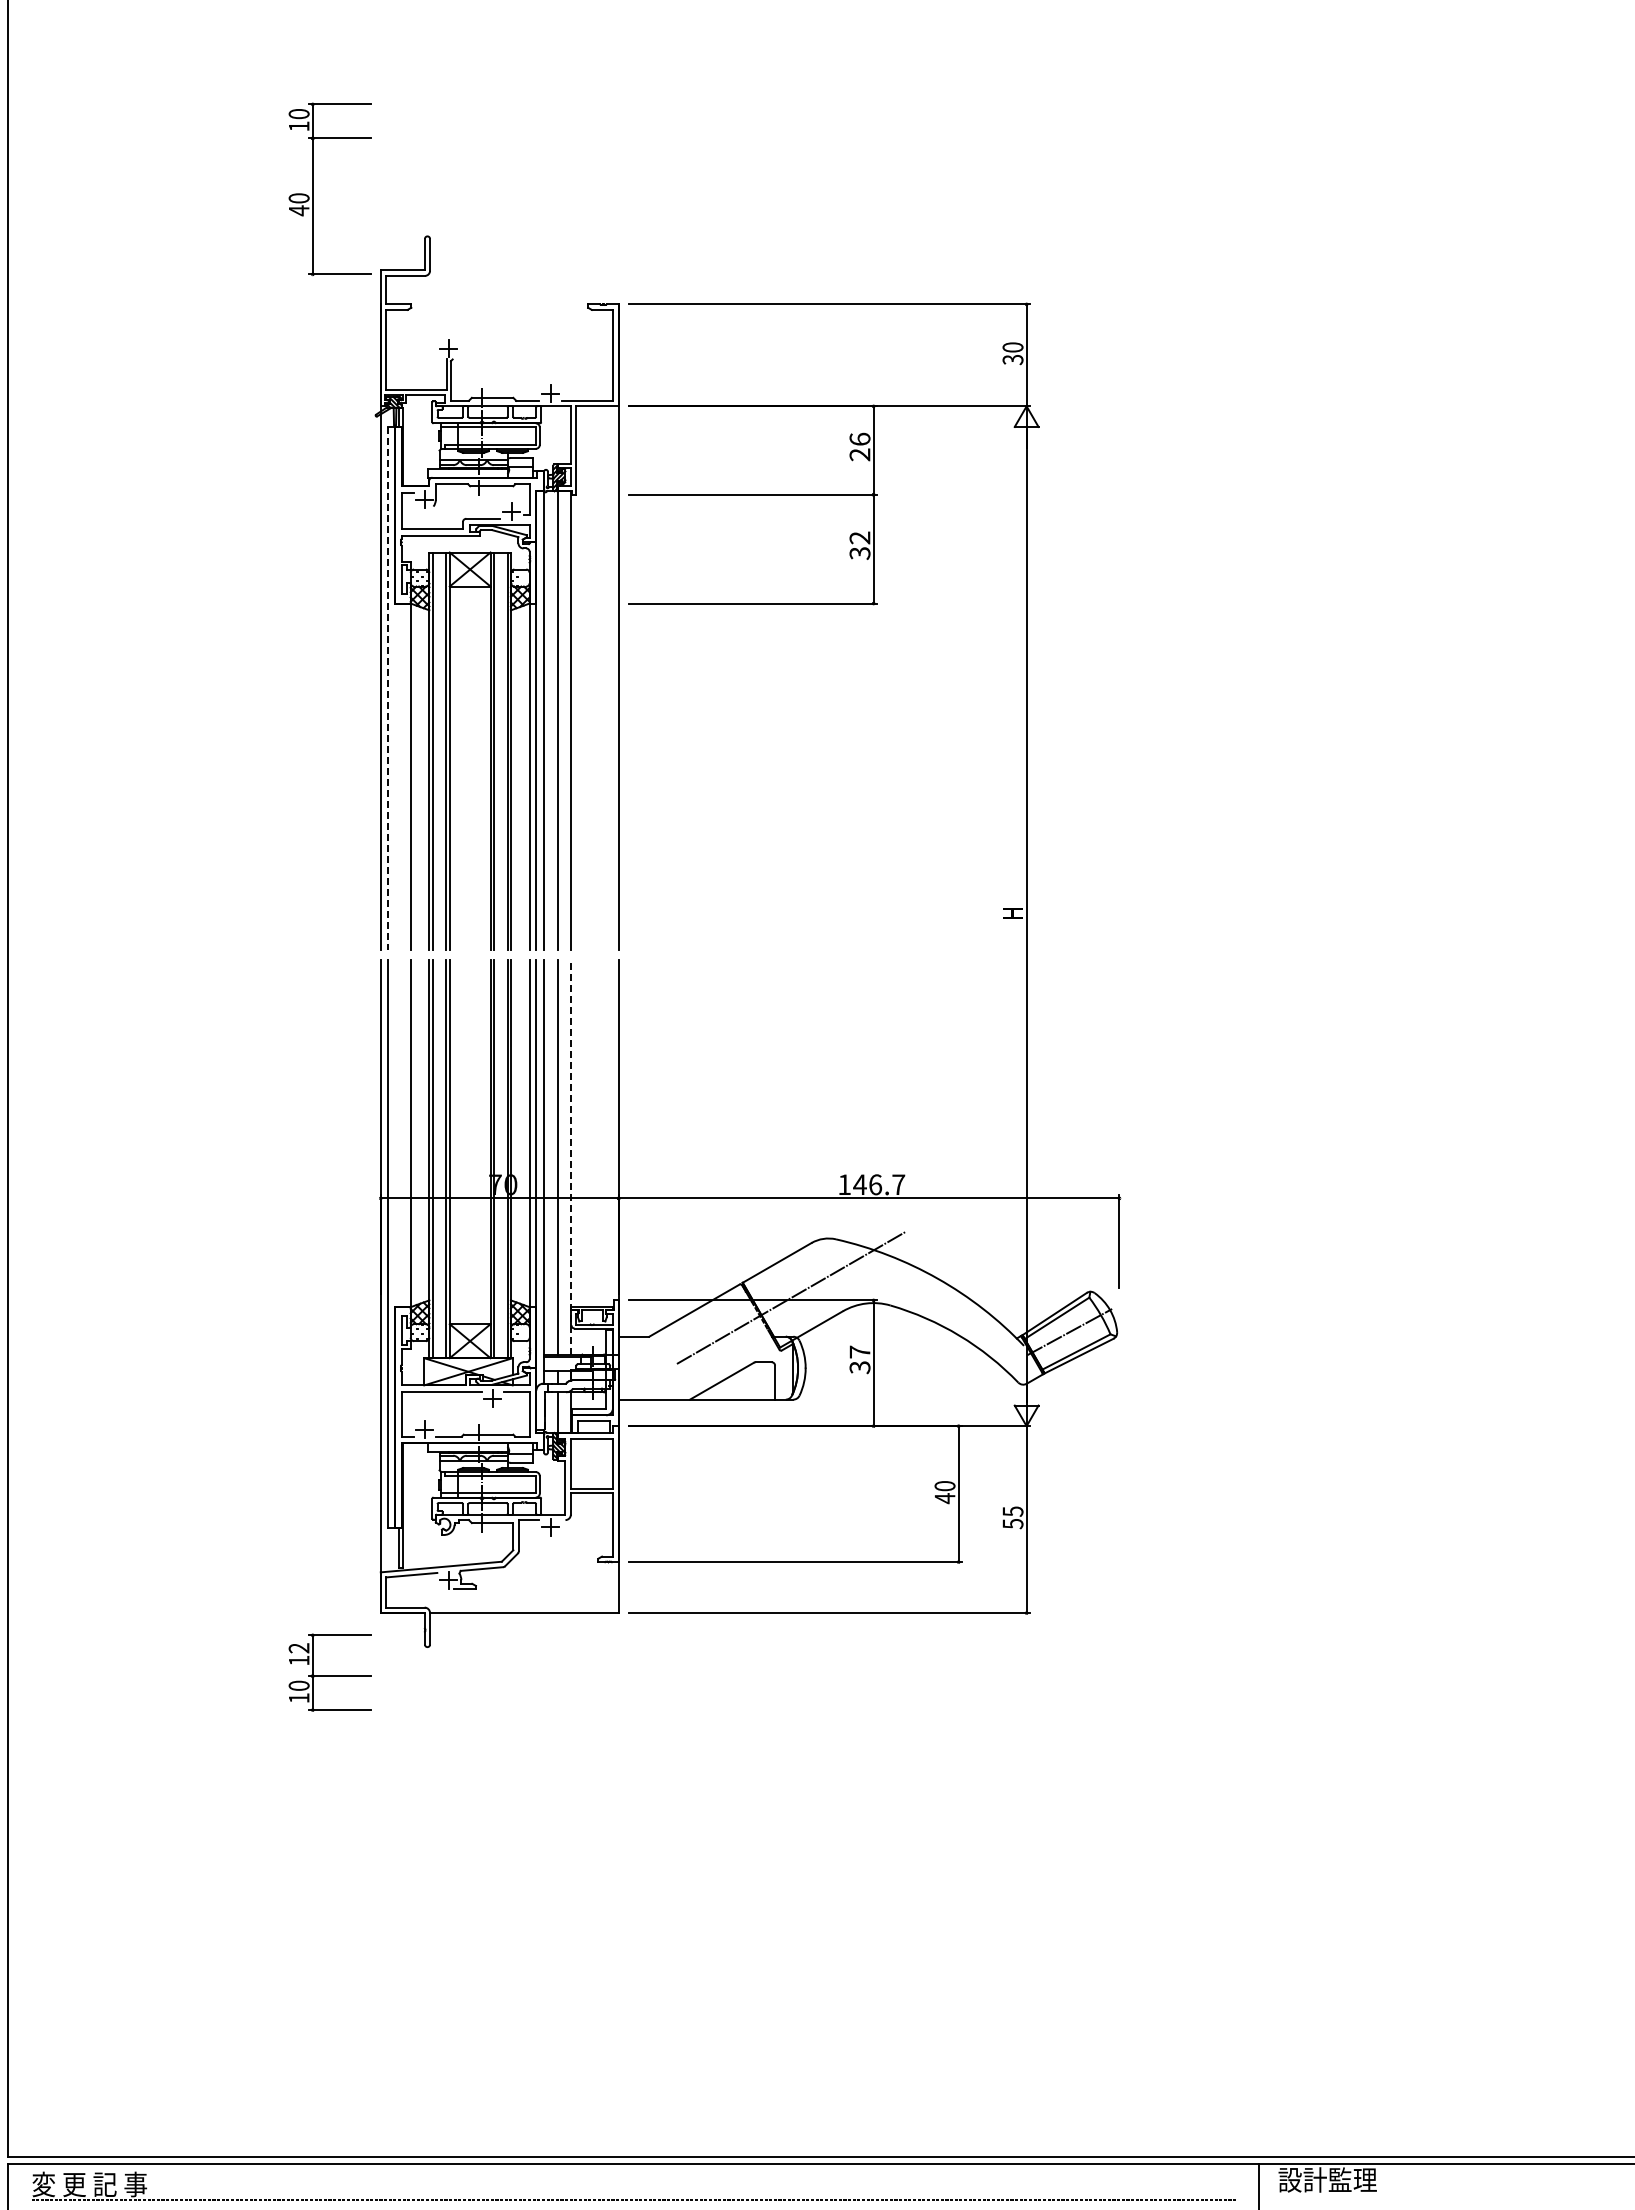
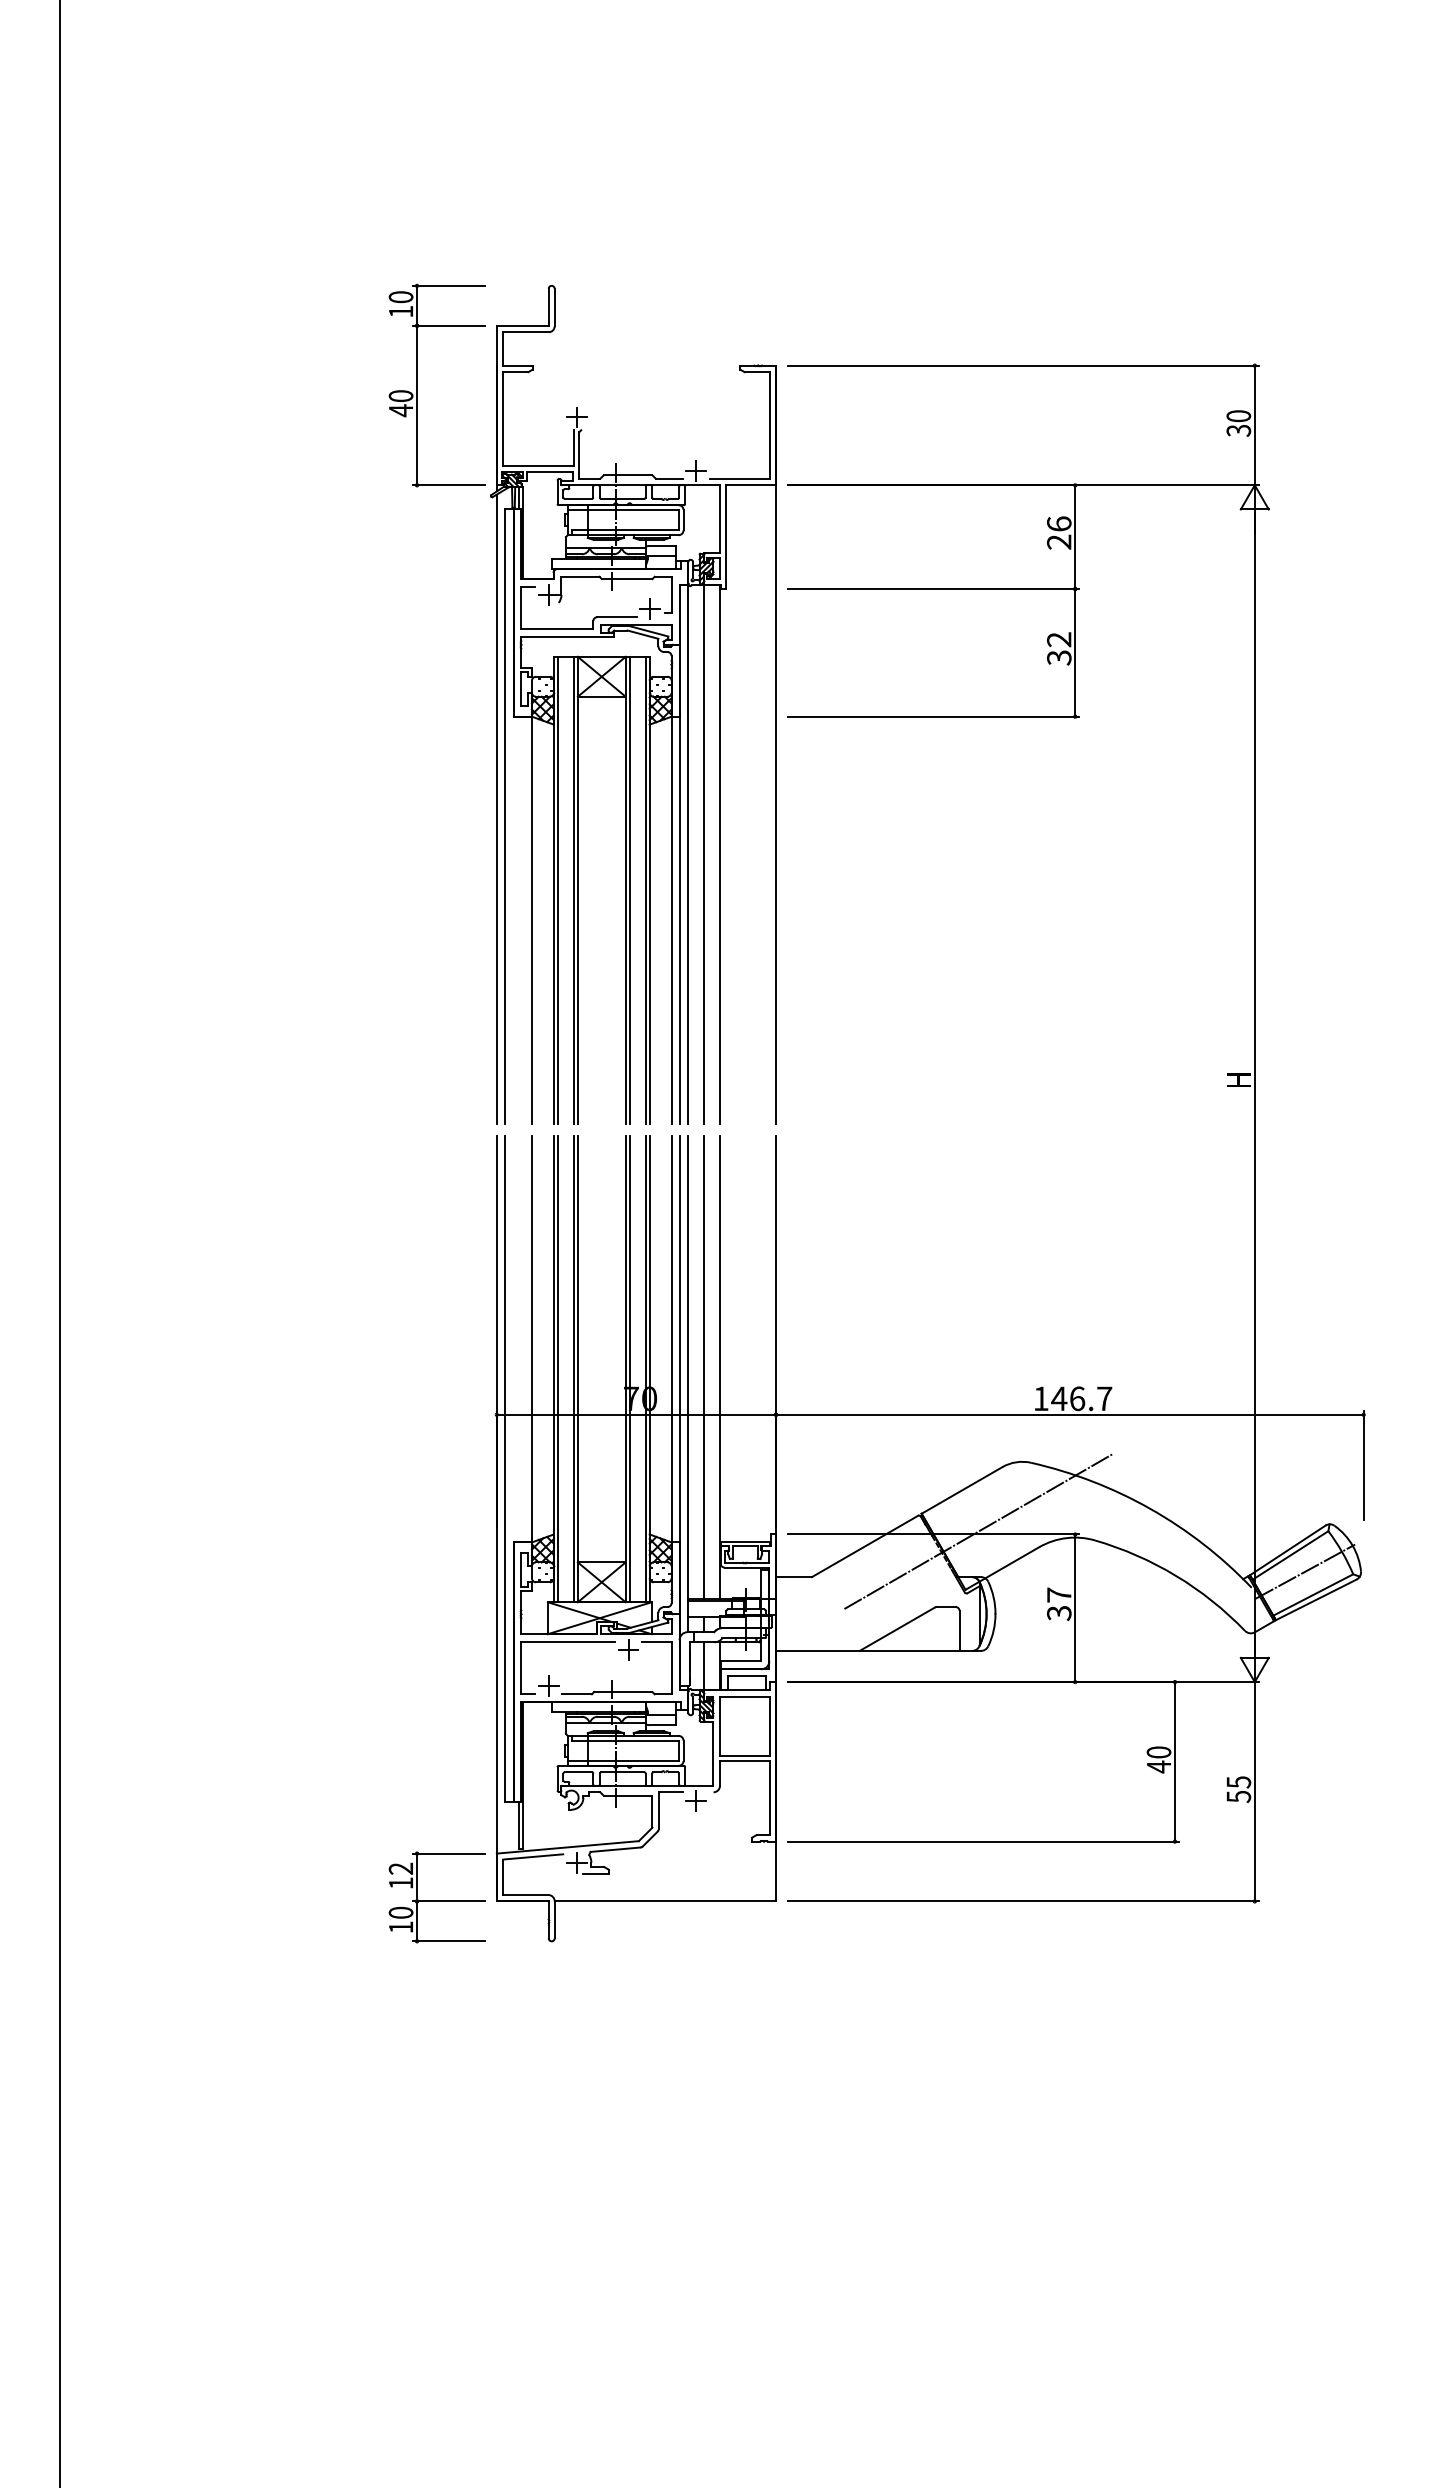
part: (313, 189) -> (417, 385), moved
line: (387, 688) -> (504, 816), dashed -> solid
line: (570, 1157) -> (719, 1366), dashed -> solid
part: (329, 1672) -> (436, 1897), moved

